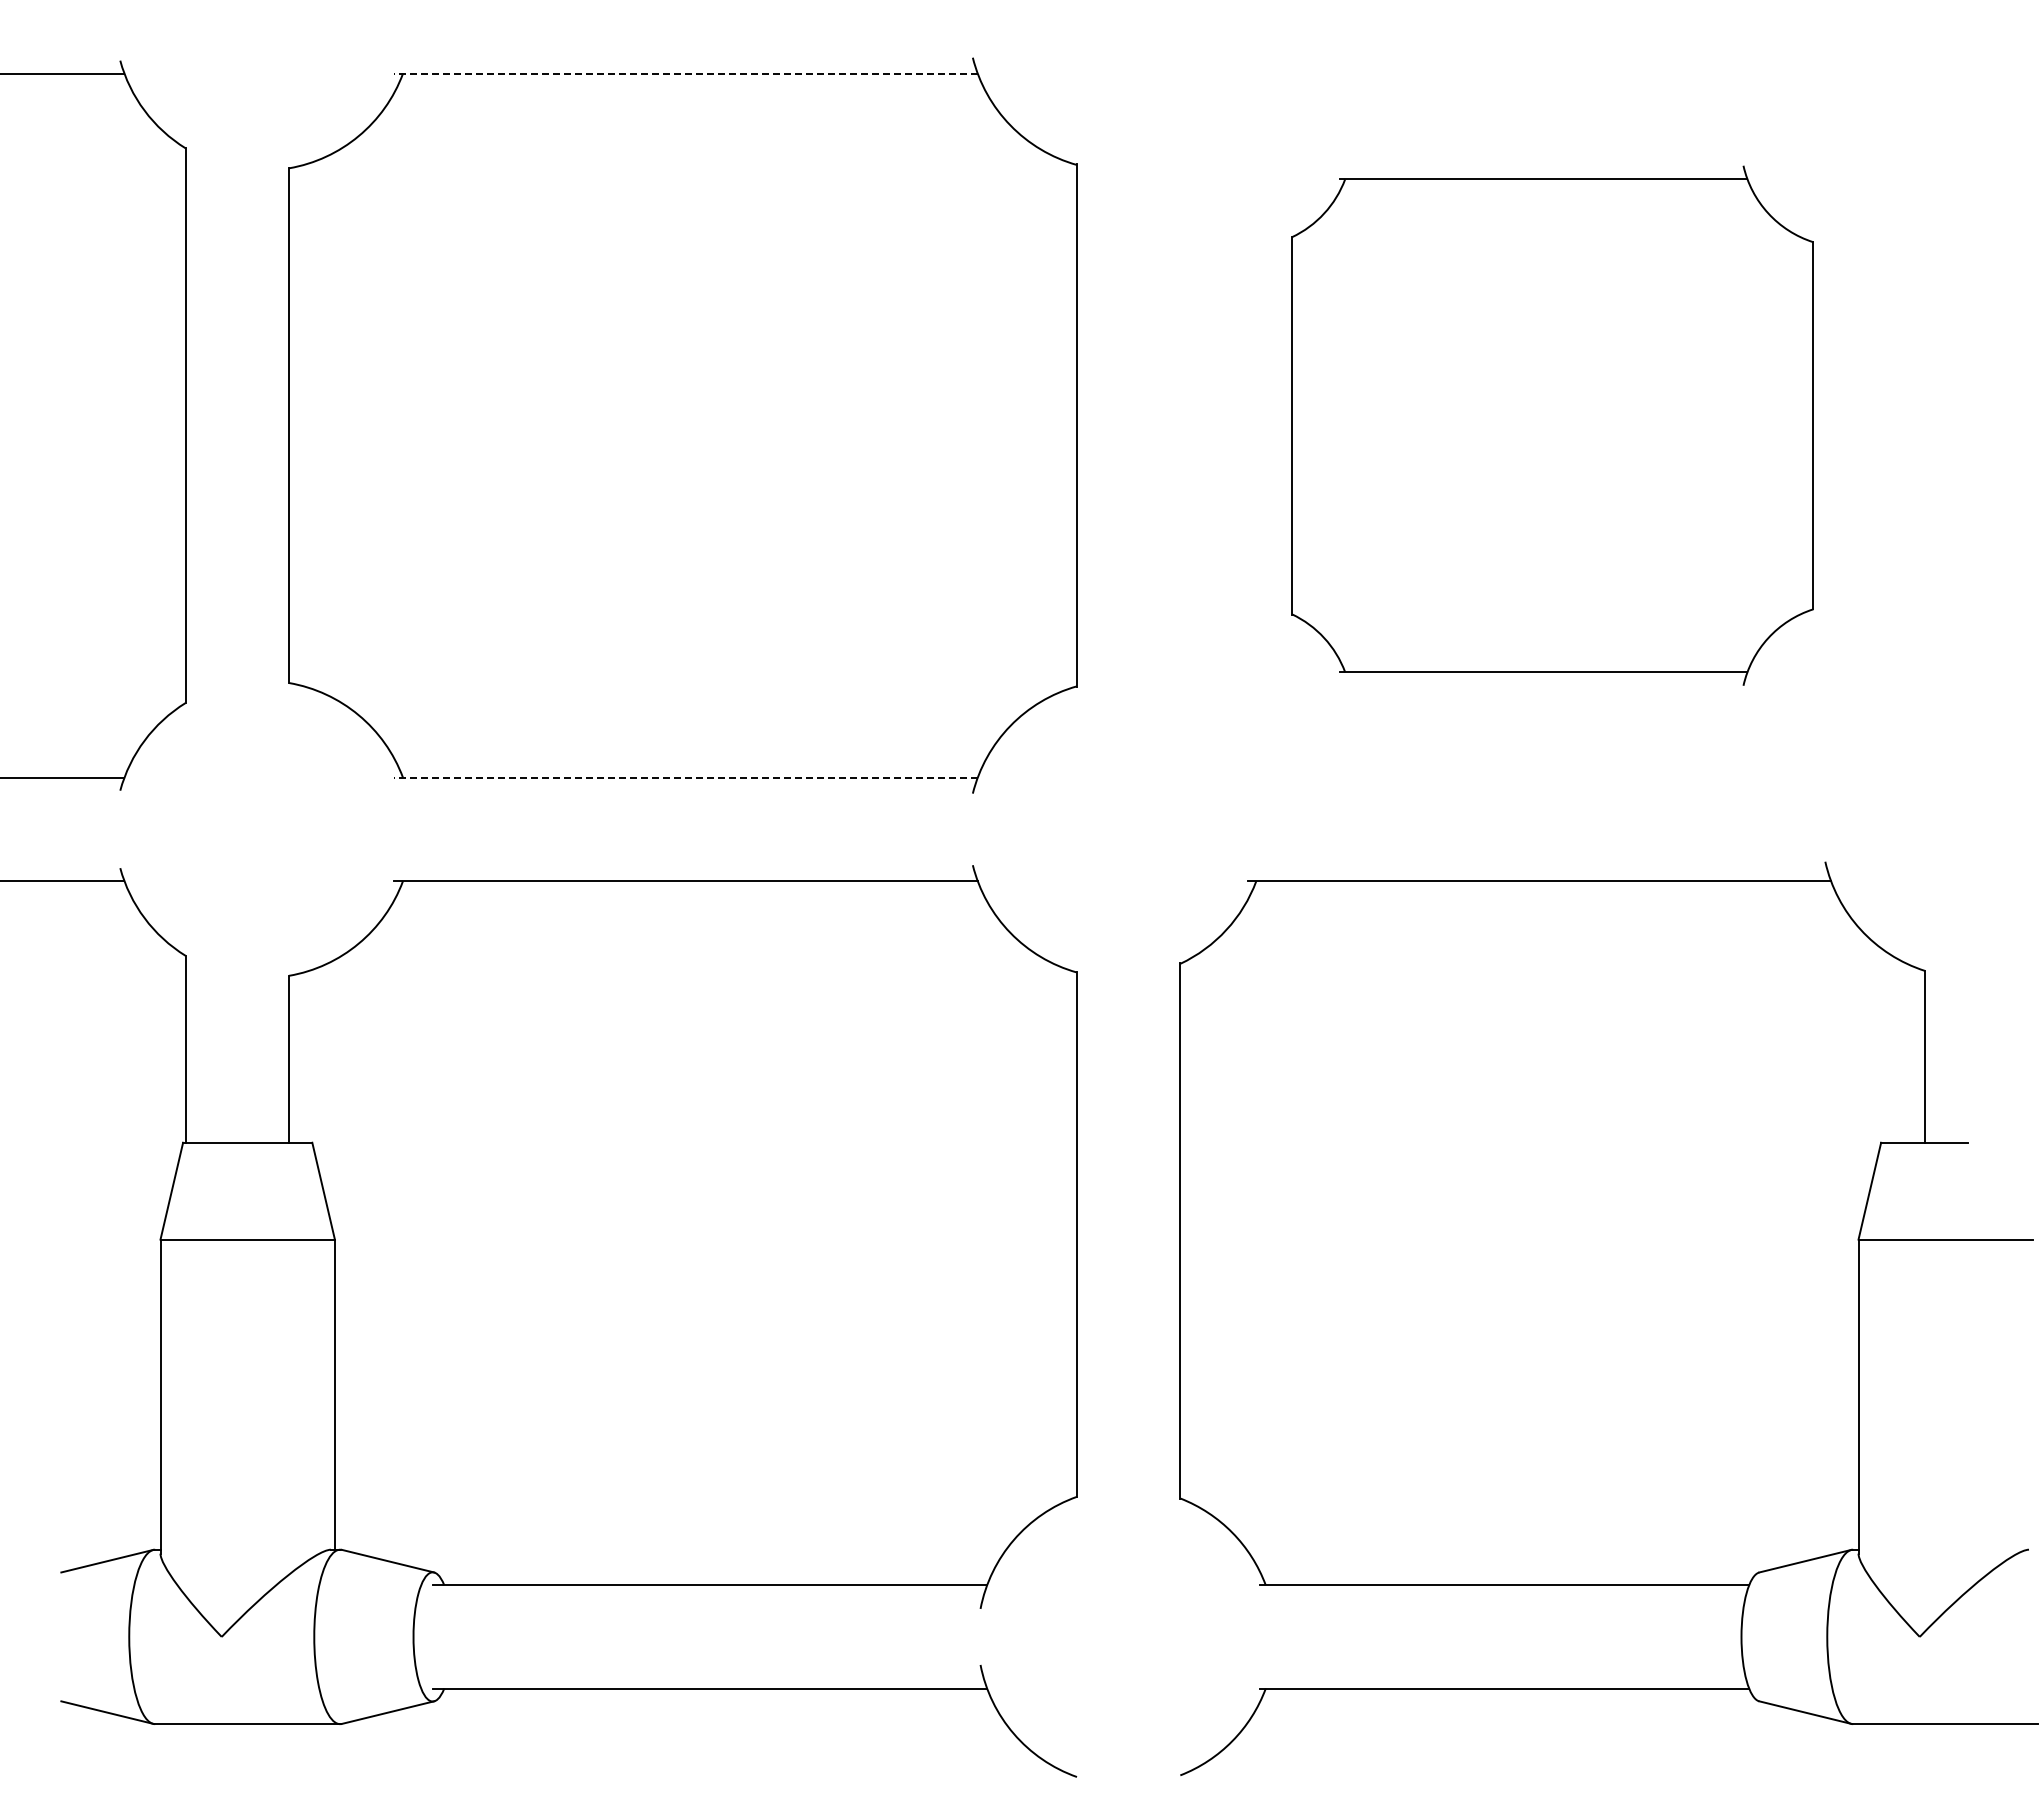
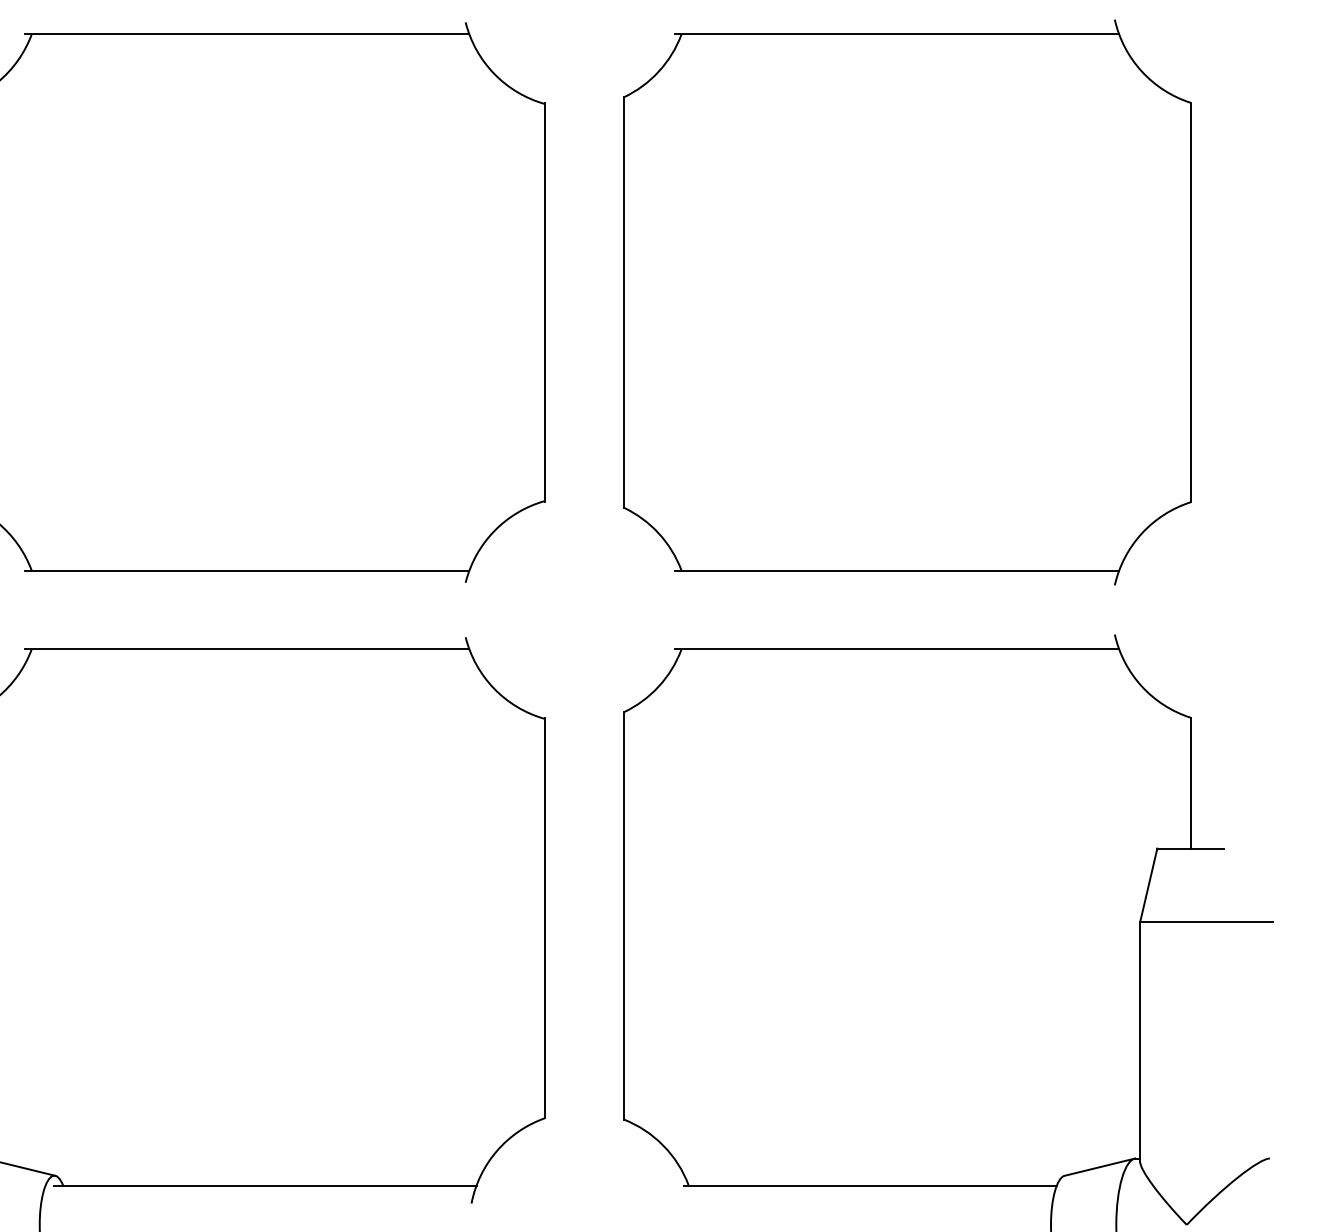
line: (685, 73) -> (246, 34), dashed -> solid
part: (1552, 425) -> (907, 302), size x1.43
line: (685, 777) -> (246, 570), dashed -> solid

